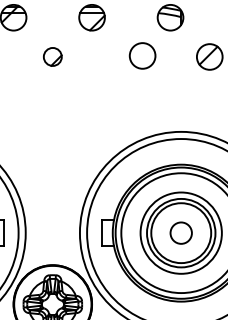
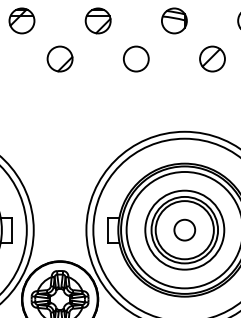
circle: (142, 55) -> (136, 58), moved
part: (52, 56) -> (59, 58), size x1.43

